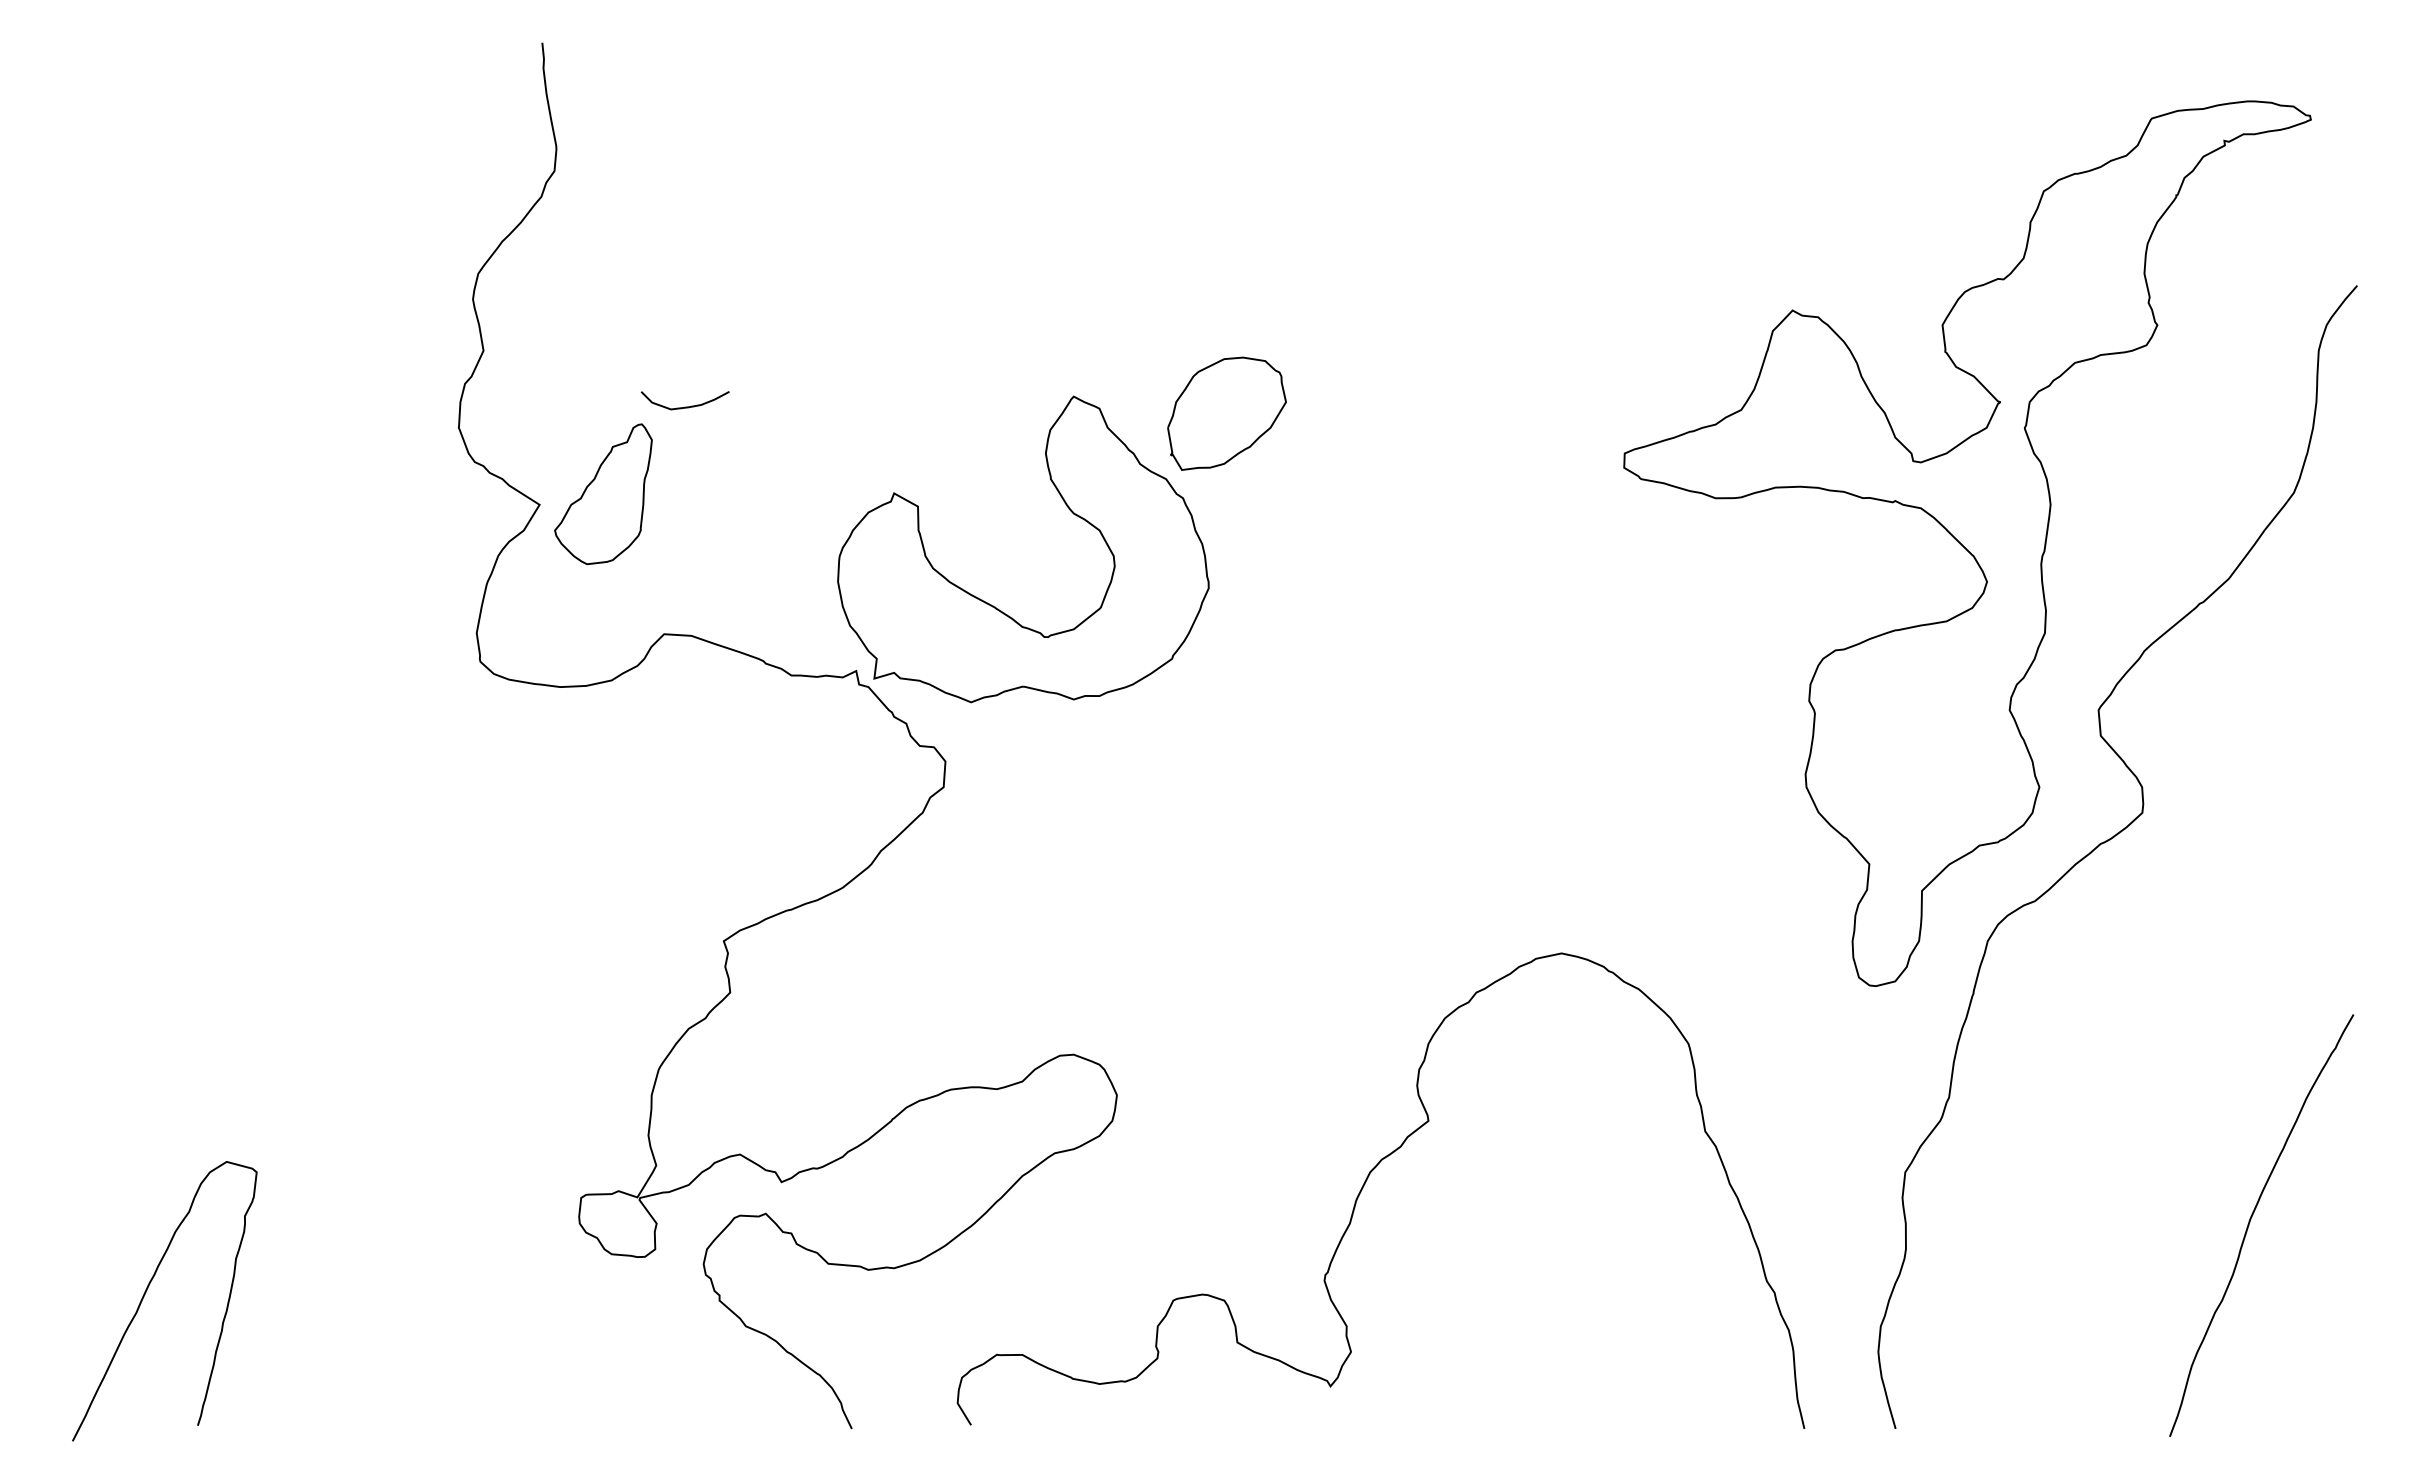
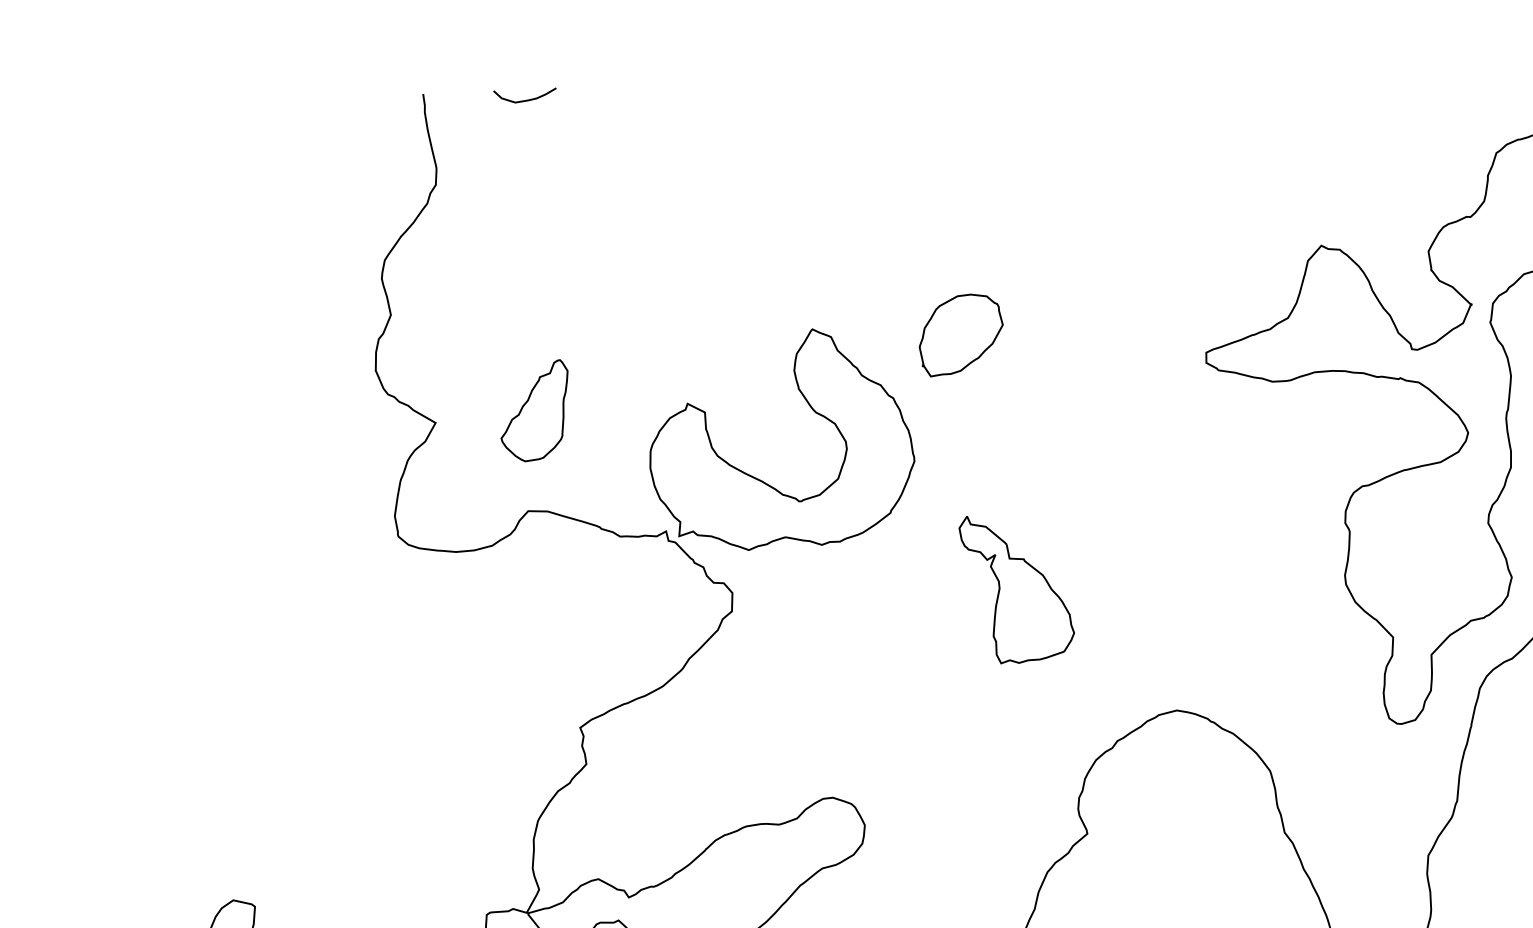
curve: (684, 406) -> (524, 100), moved
part: (1226, 413) -> (960, 334), moved
part: (603, 494) -> (534, 411), moved
part: (1344, 772) -> (1016, 588), added

